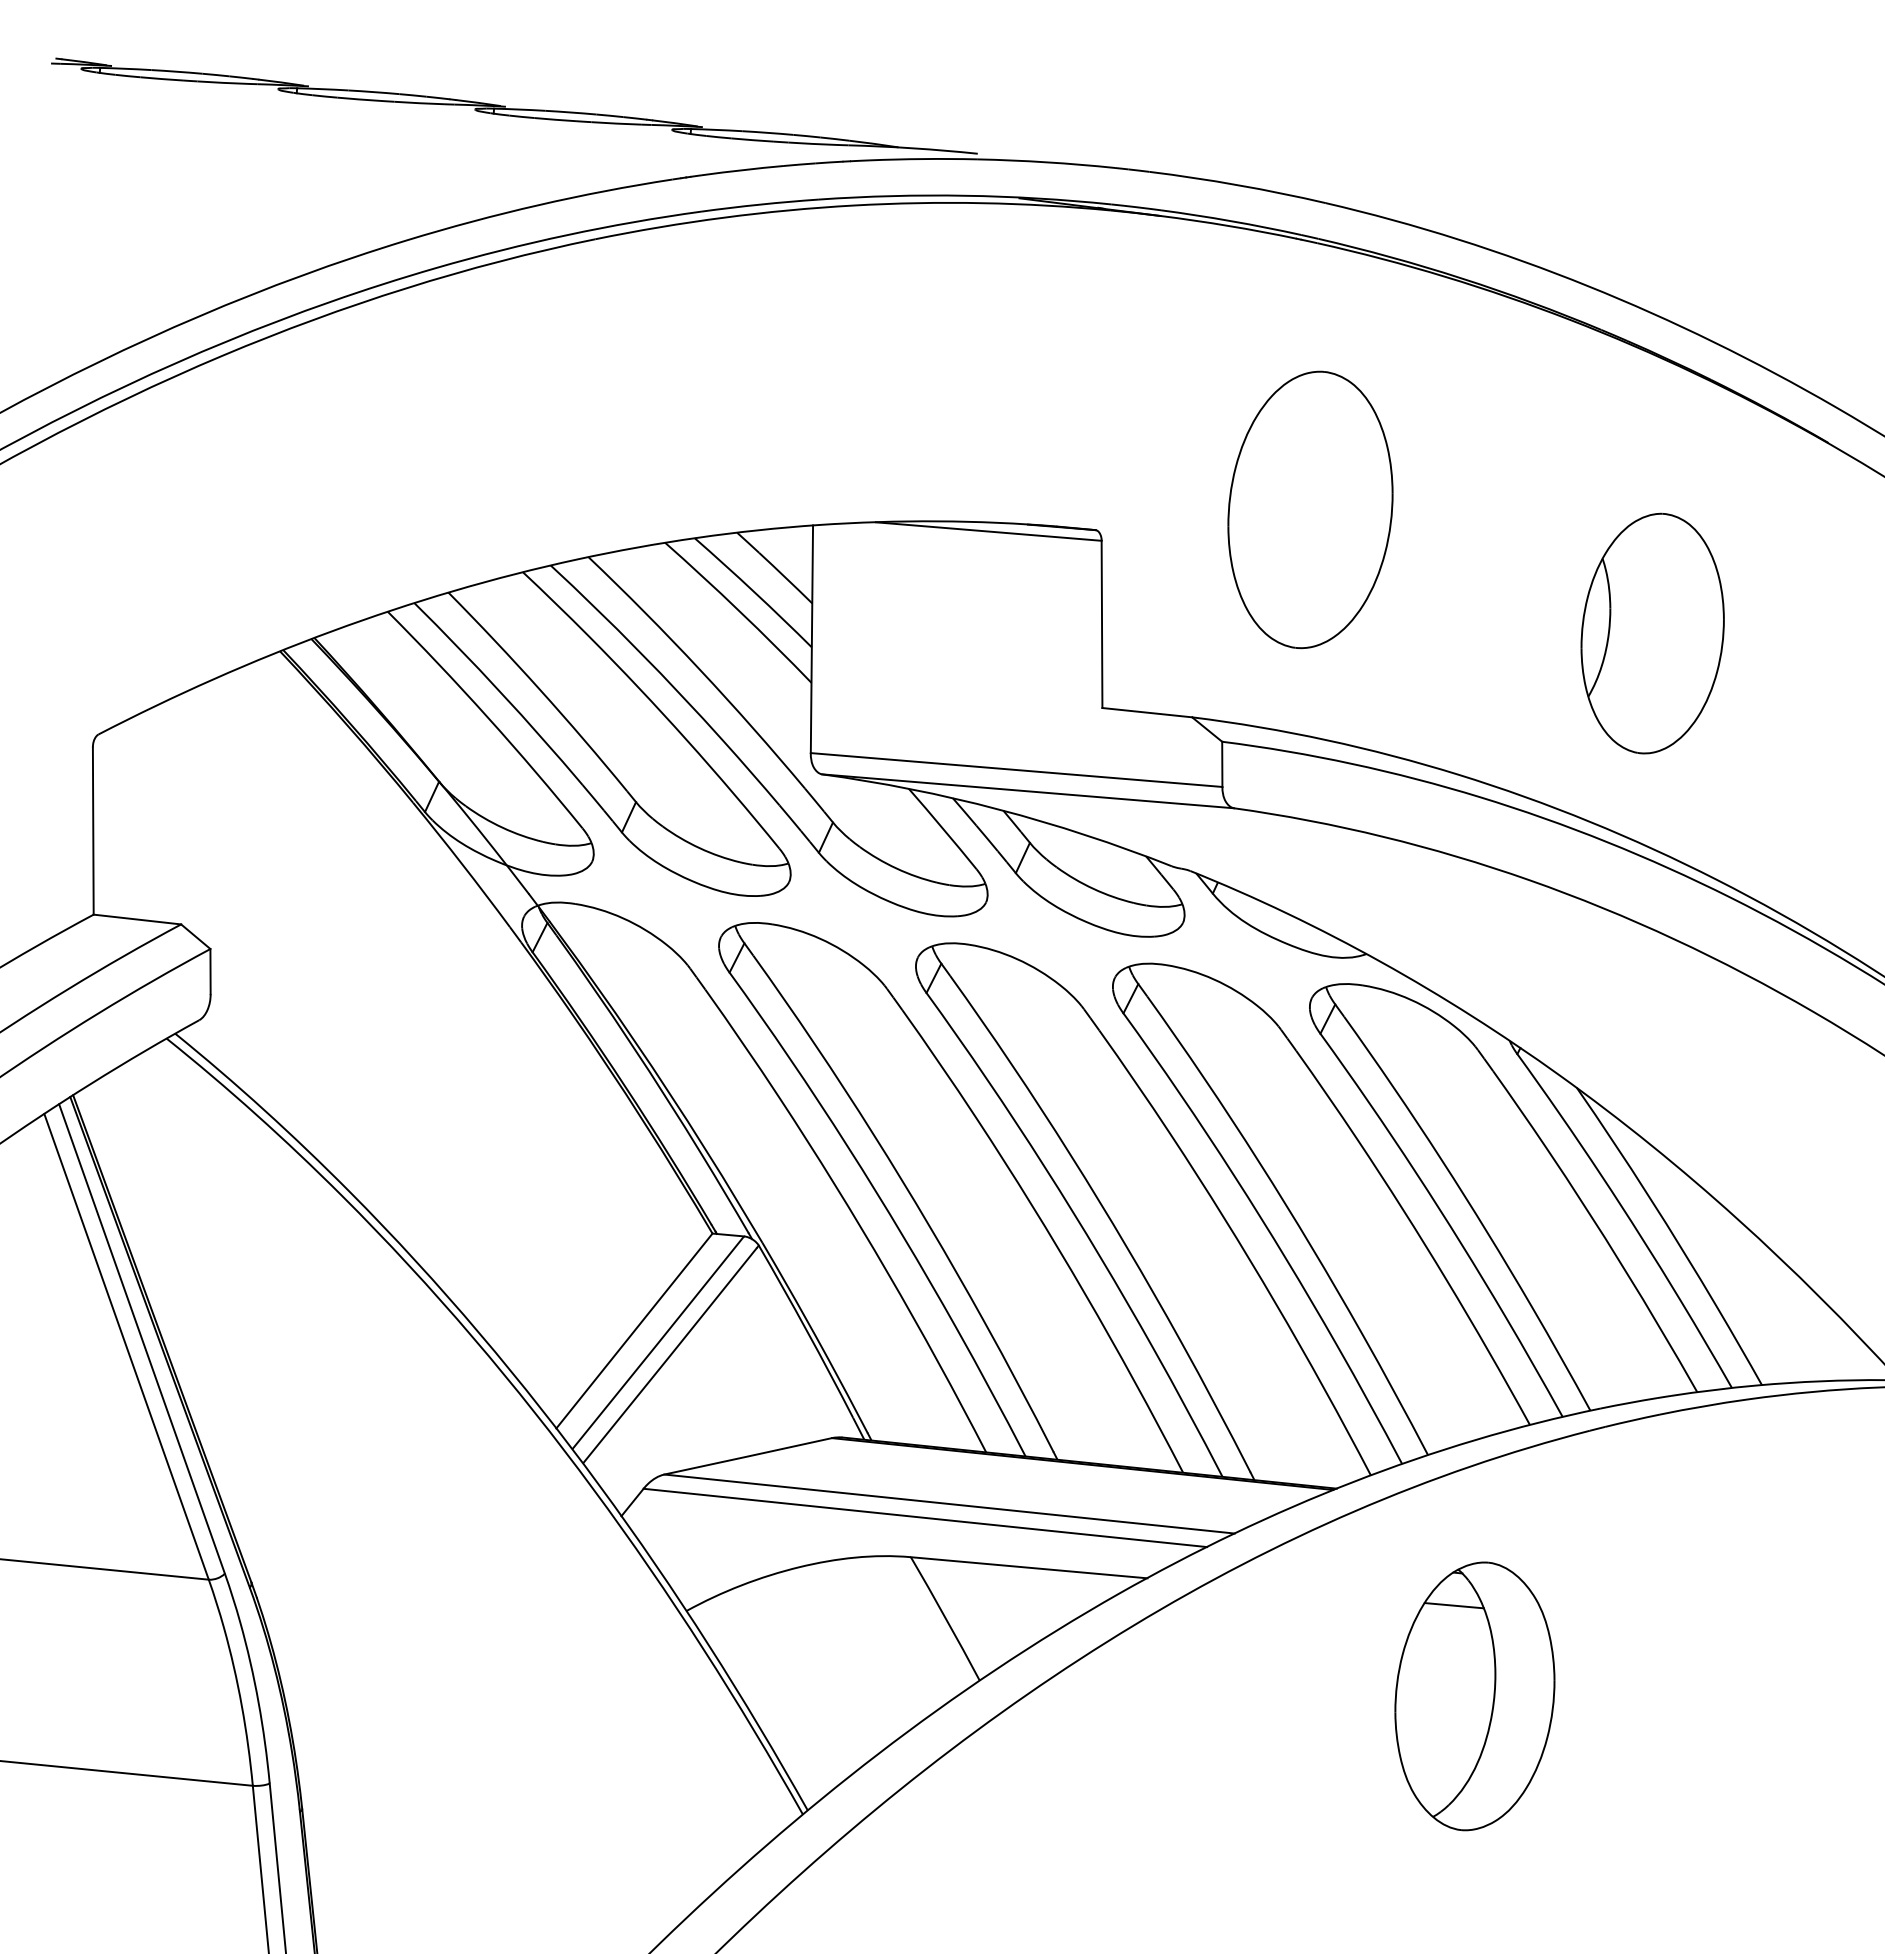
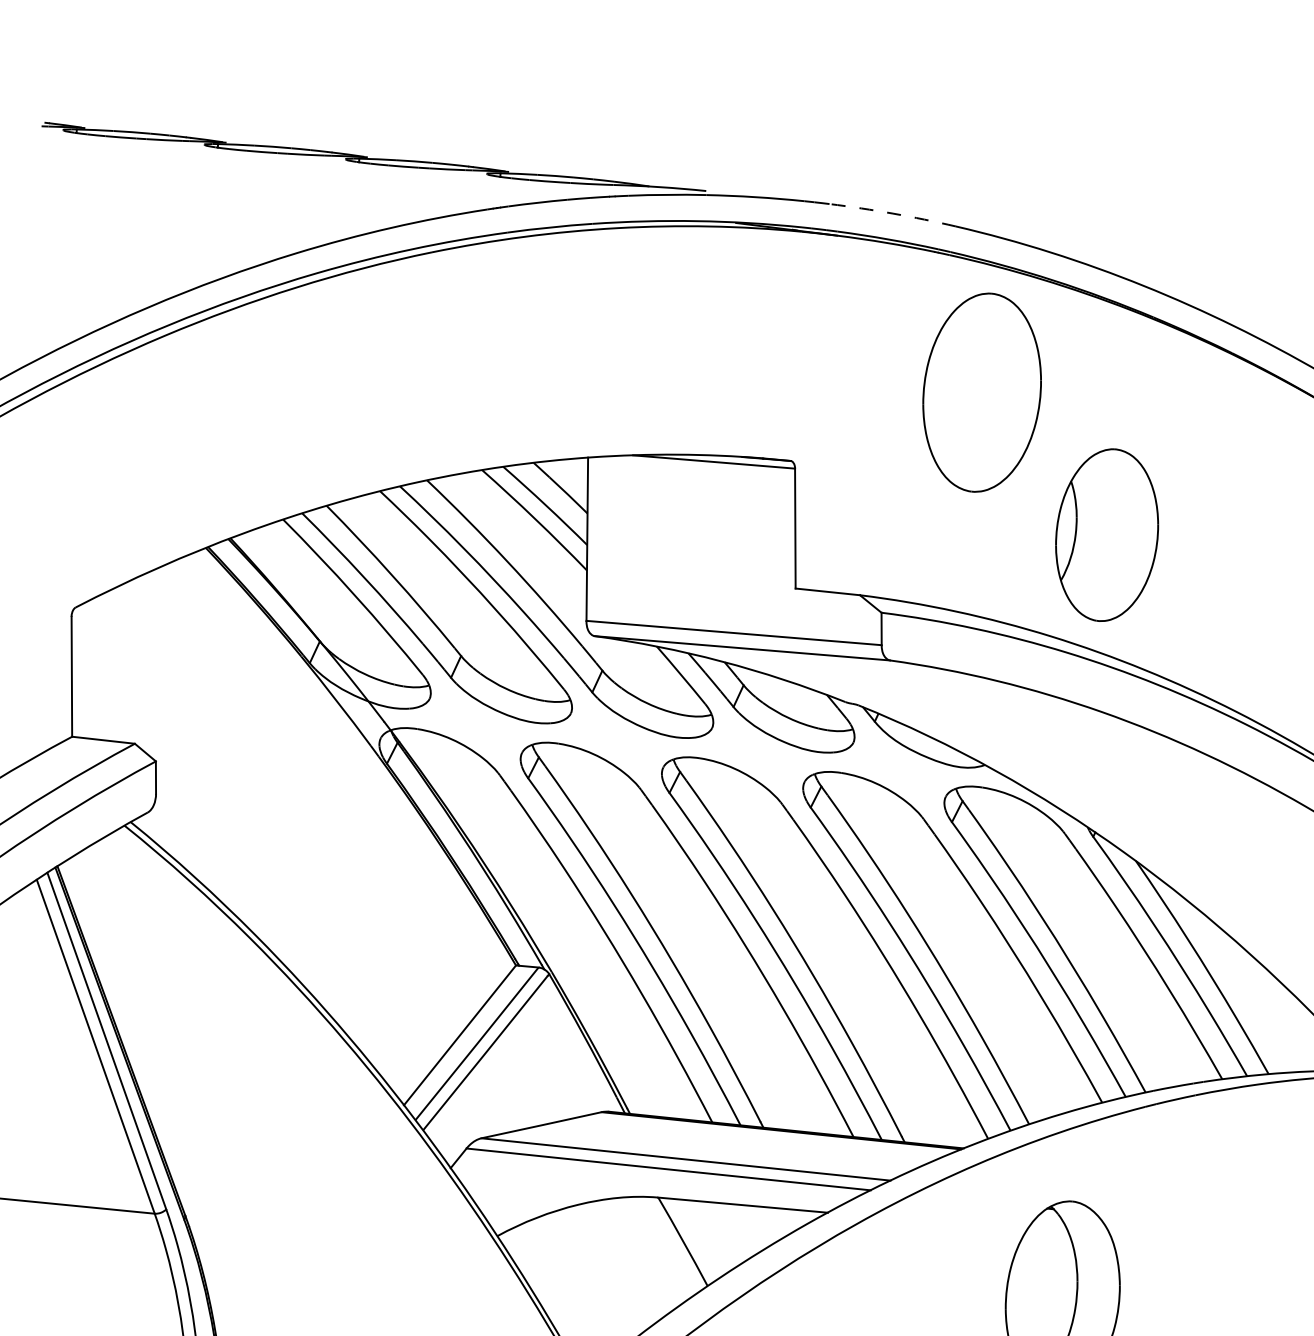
arc: (1238, 185) -> (893, 213), solid -> dashed
part: (1310, 509) -> (982, 392), moved
part: (1652, 633) -> (1106, 535), moved
line: (1453, 1605) -> (1047, 1232), removed

